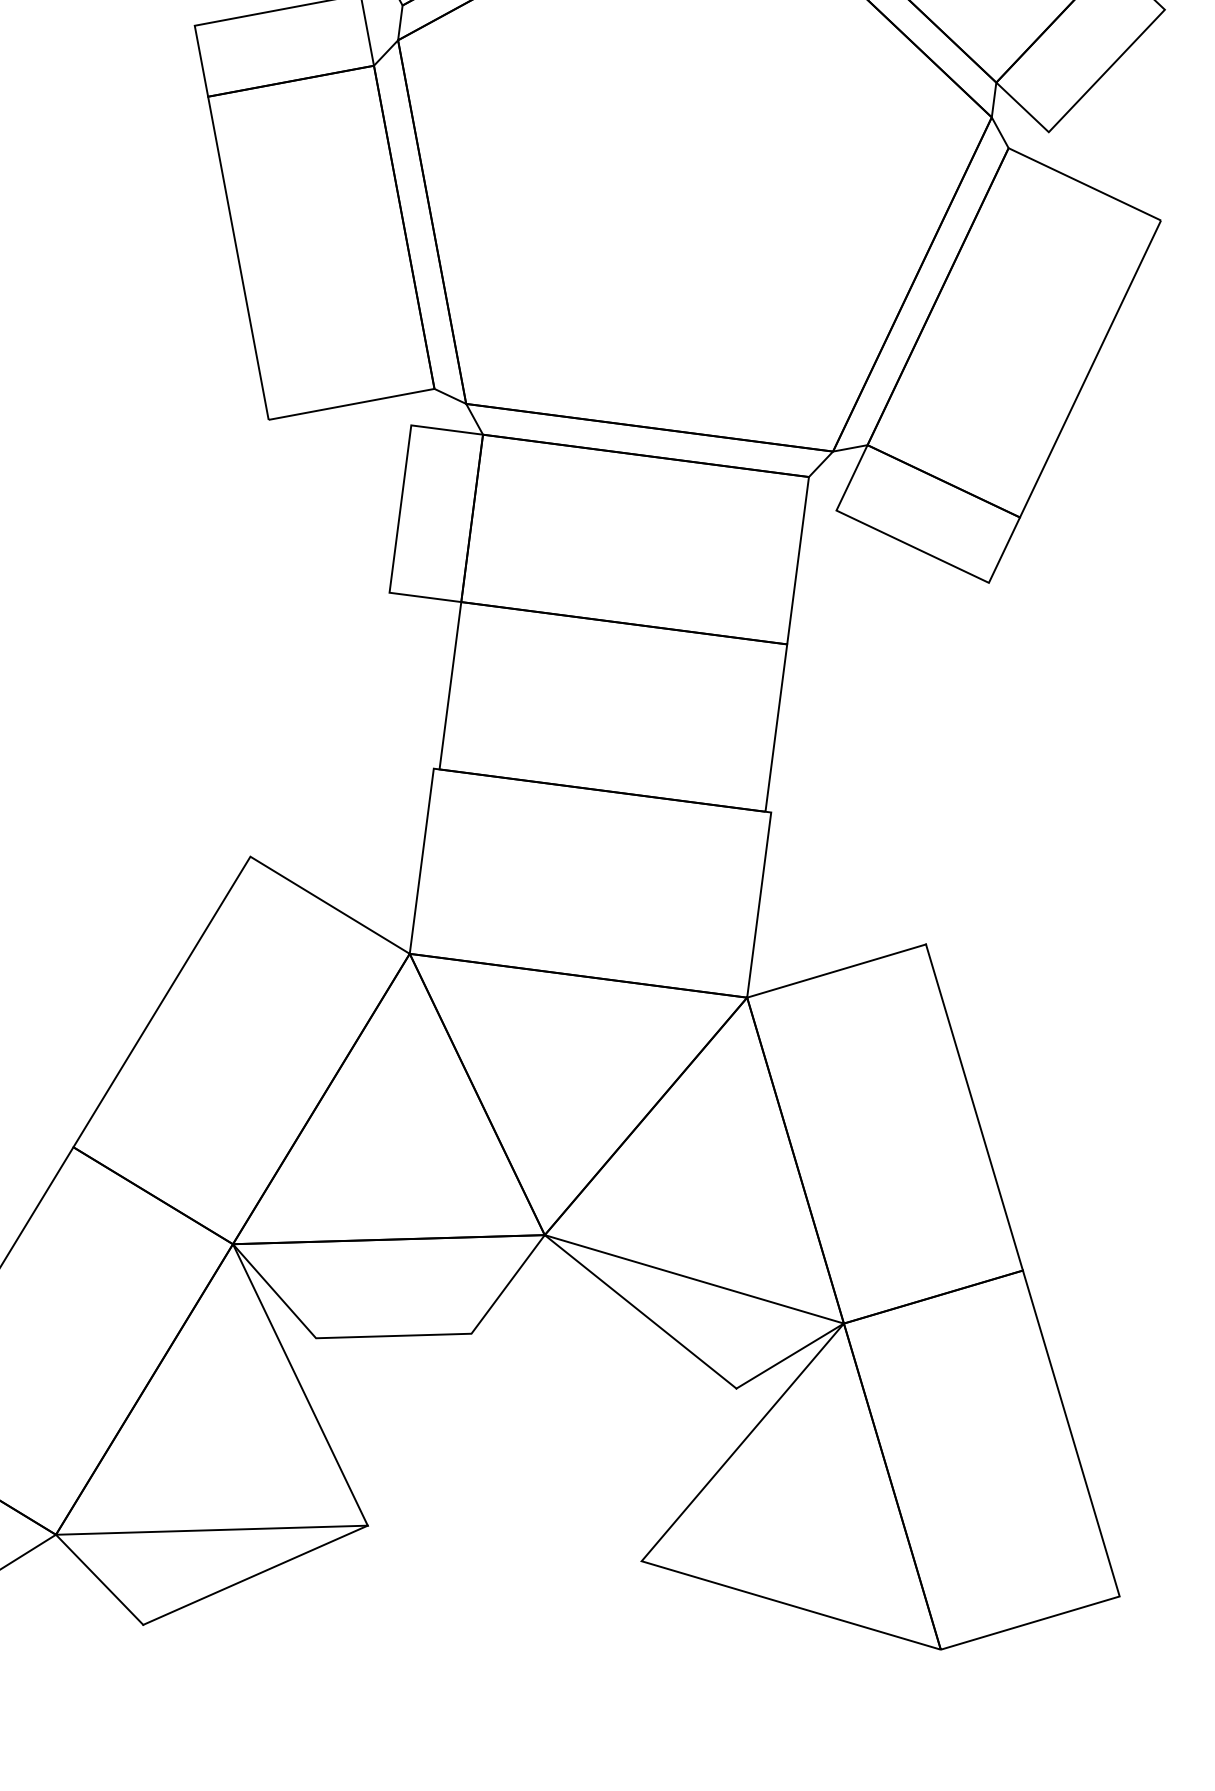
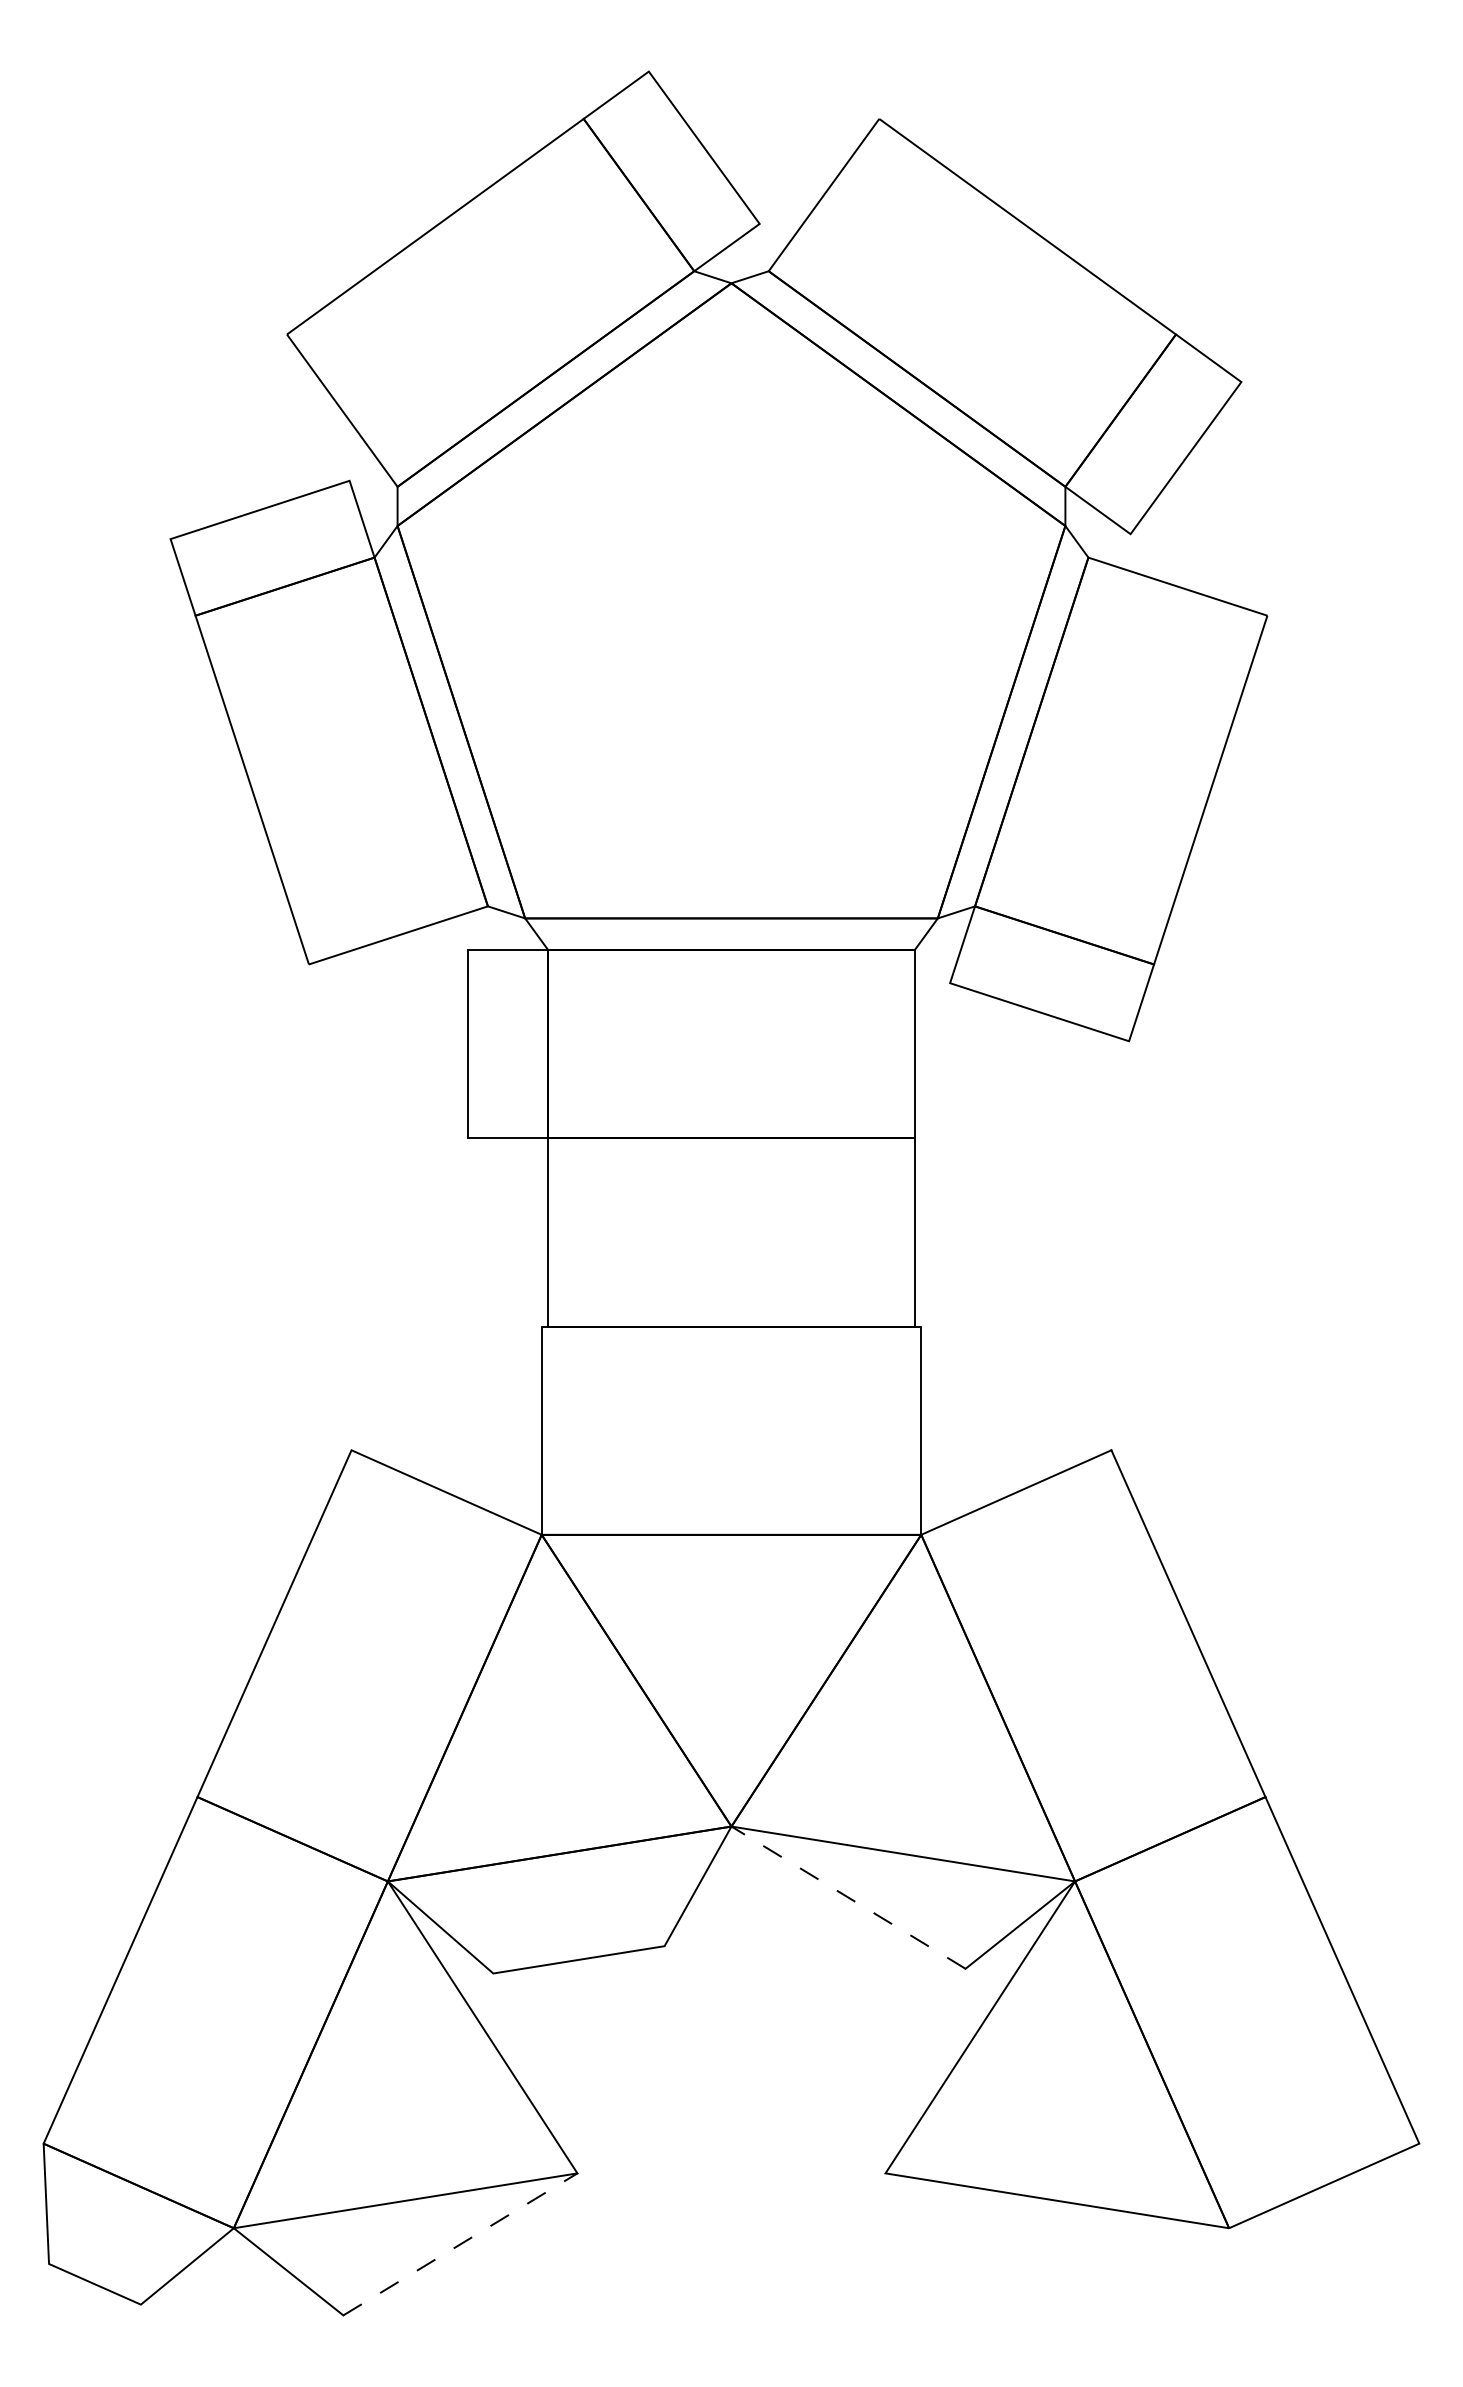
line: (640, 1311) -> (848, 1897), solid -> dashed
line: (255, 1575) -> (460, 2244), solid -> dashed

